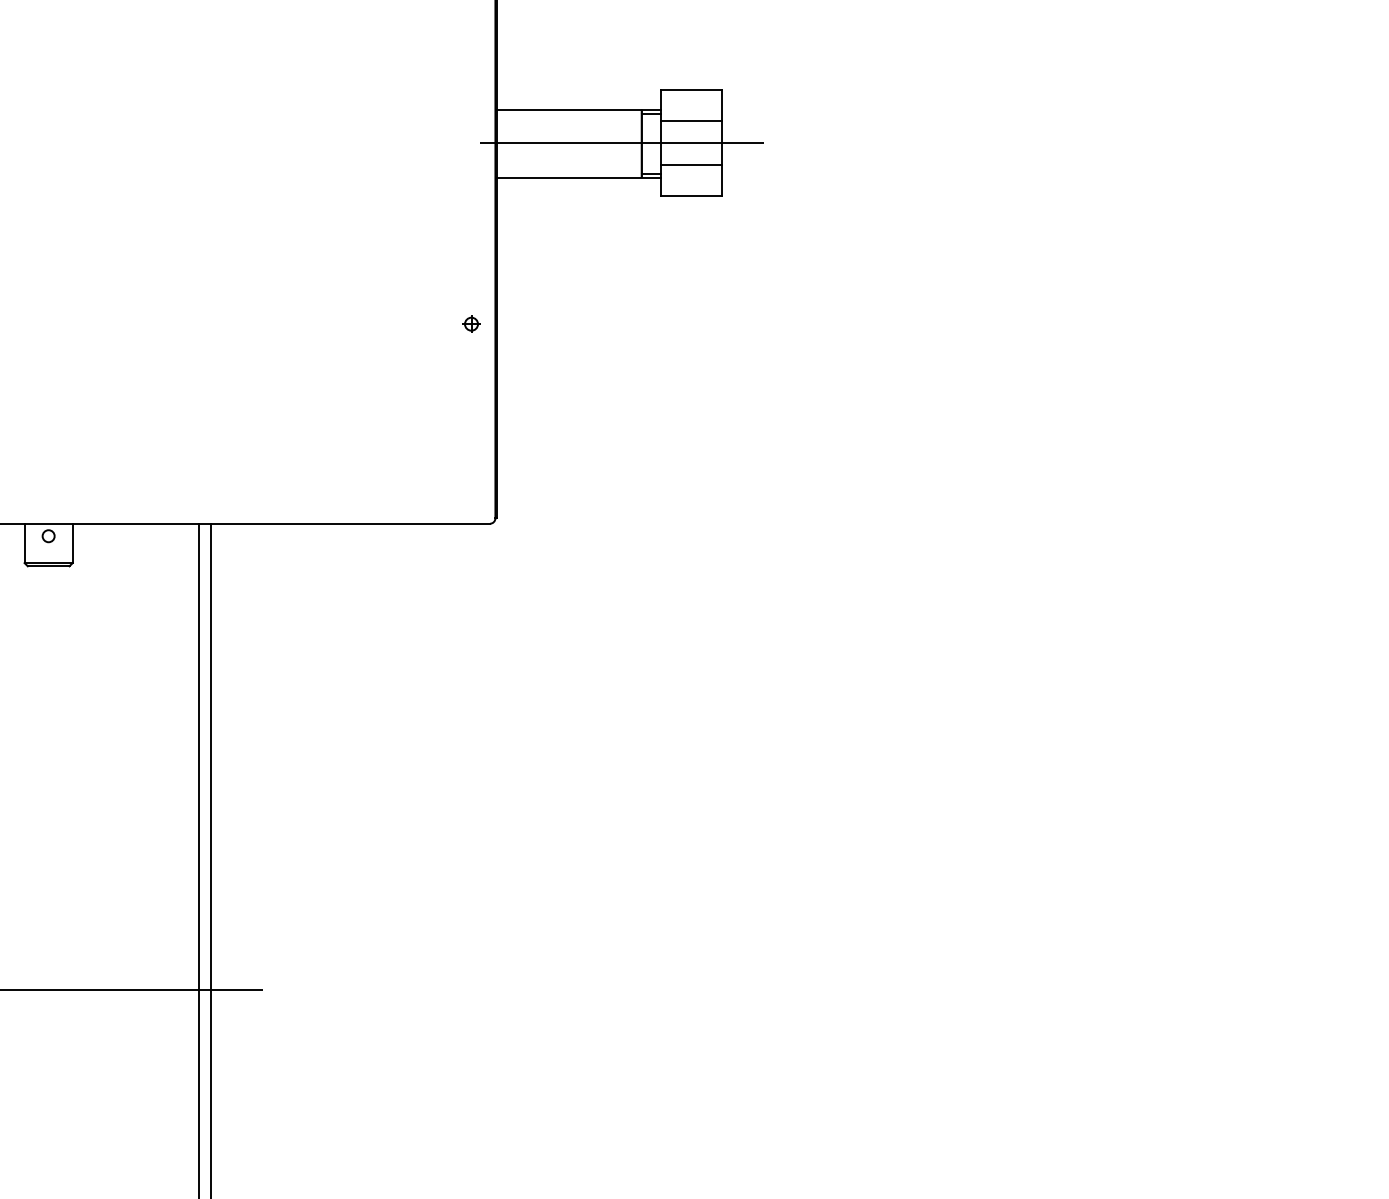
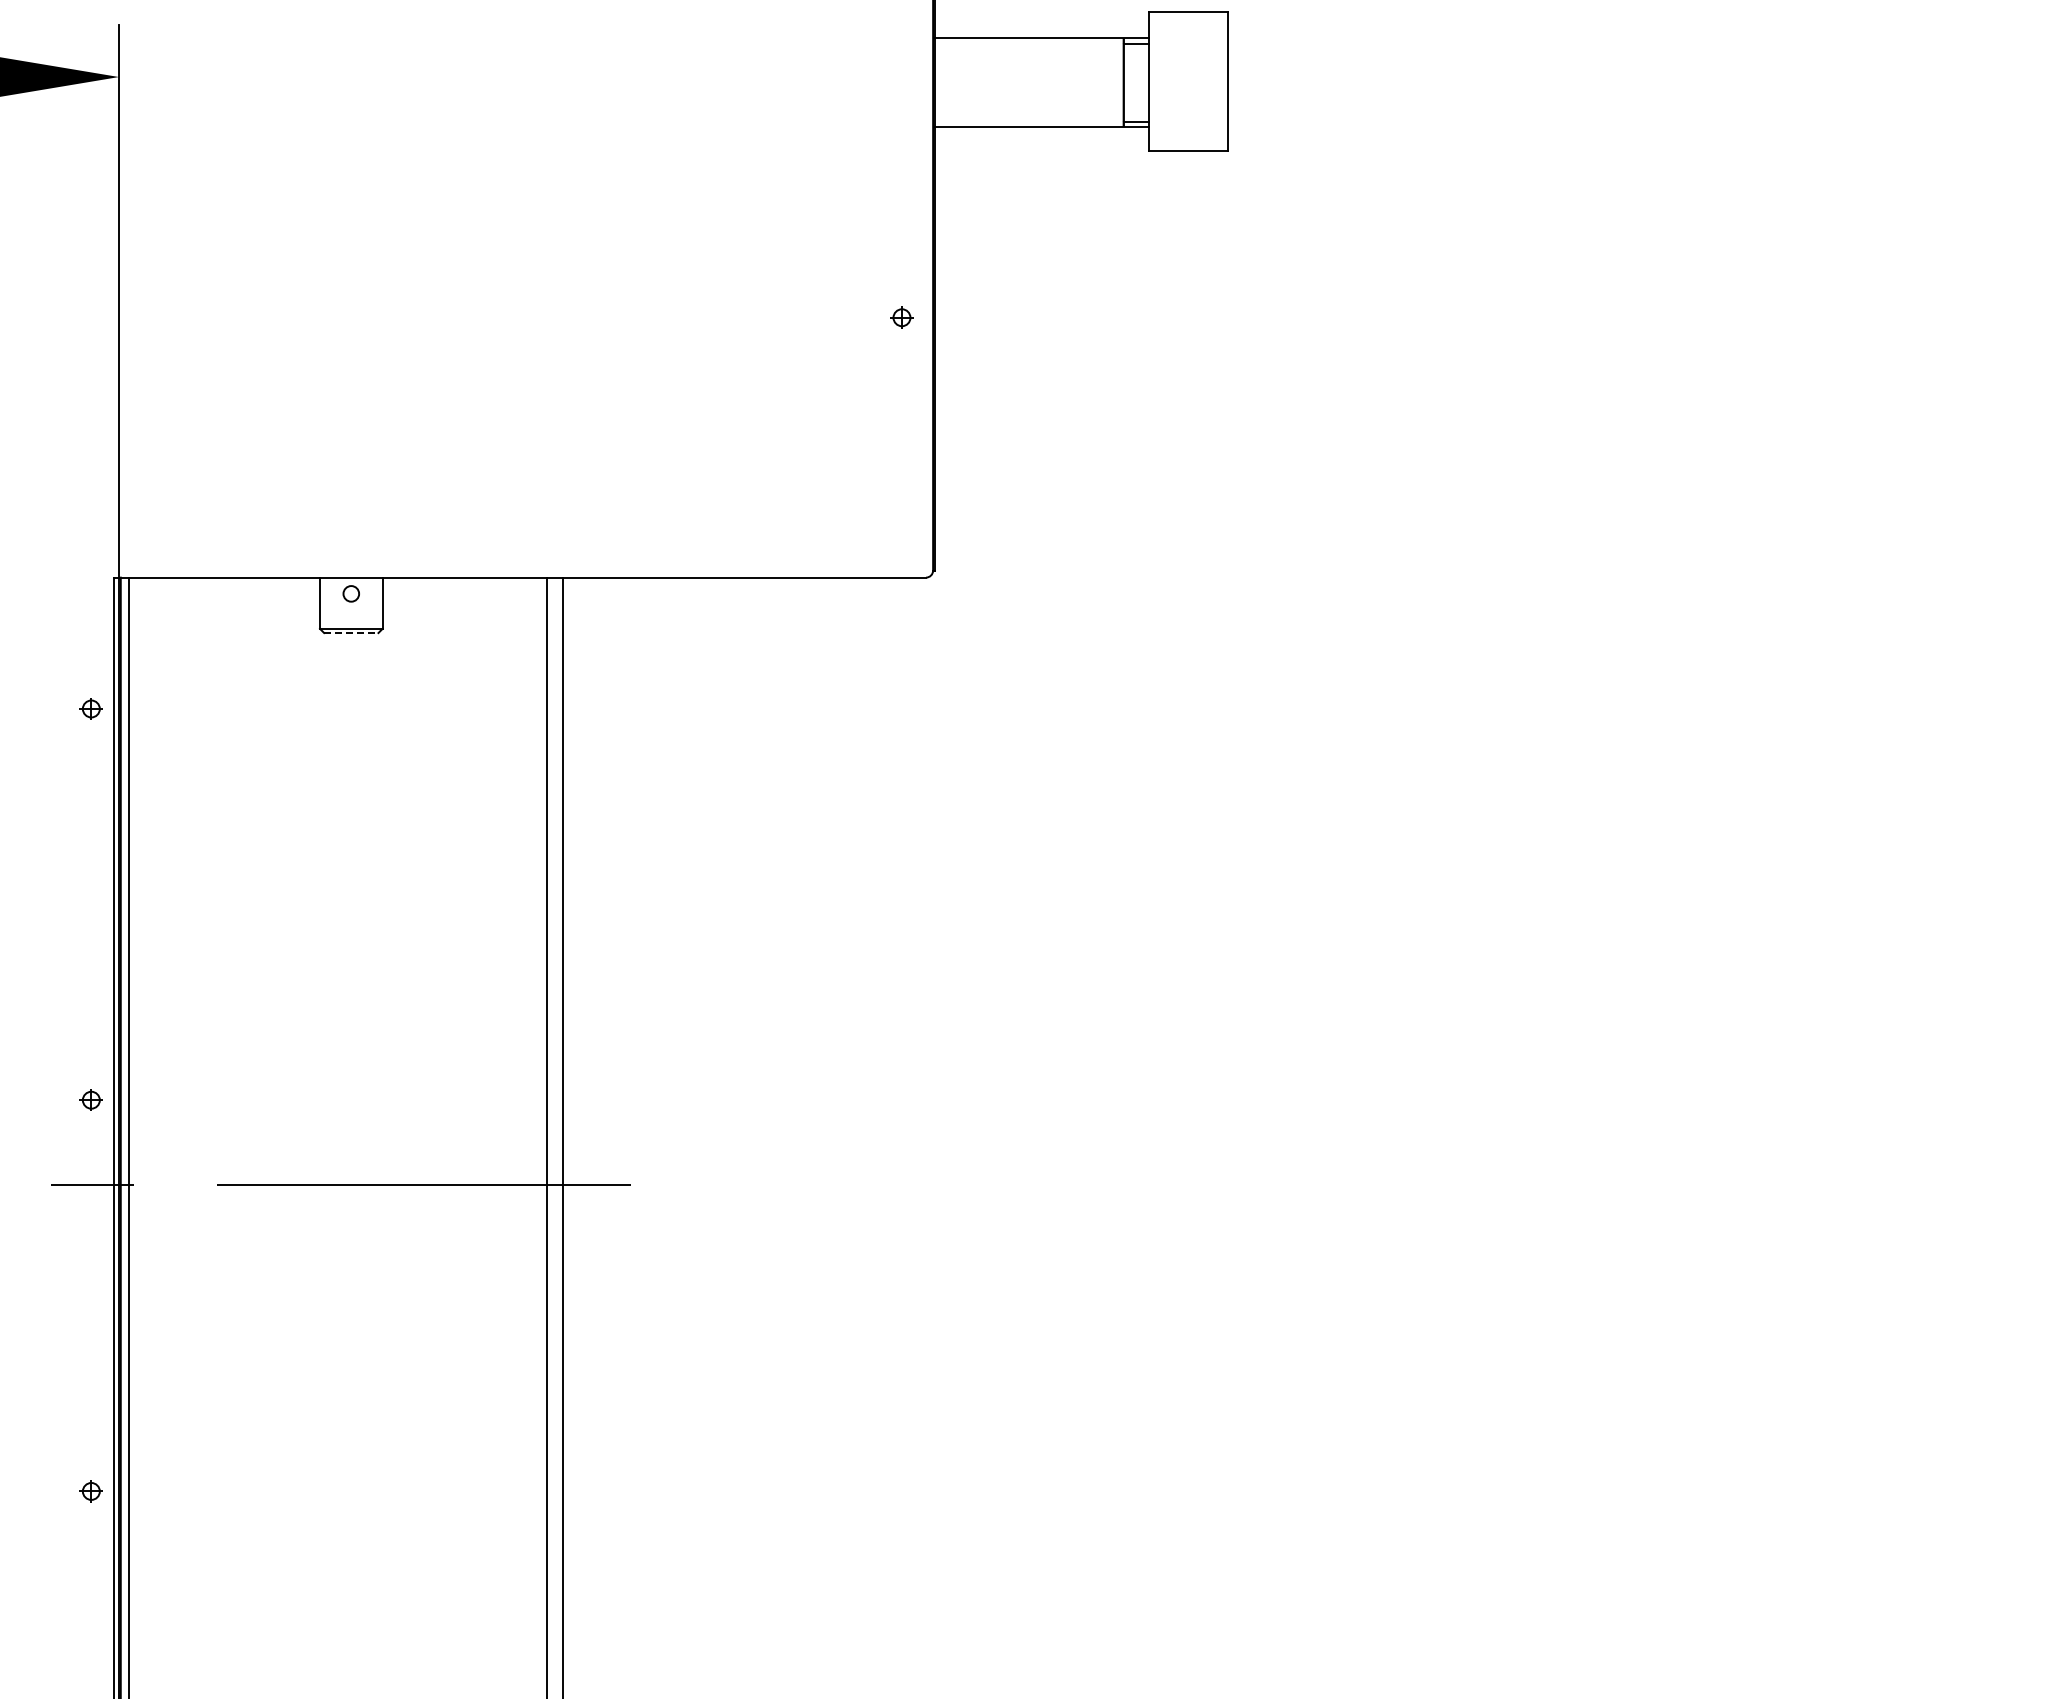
line: (691, 120) -> (1188, 52), removed
line: (622, 142) -> (1098, 81), removed
line: (691, 165) -> (1188, 110), removed
line: (48, 566) -> (351, 633), solid -> dashed

